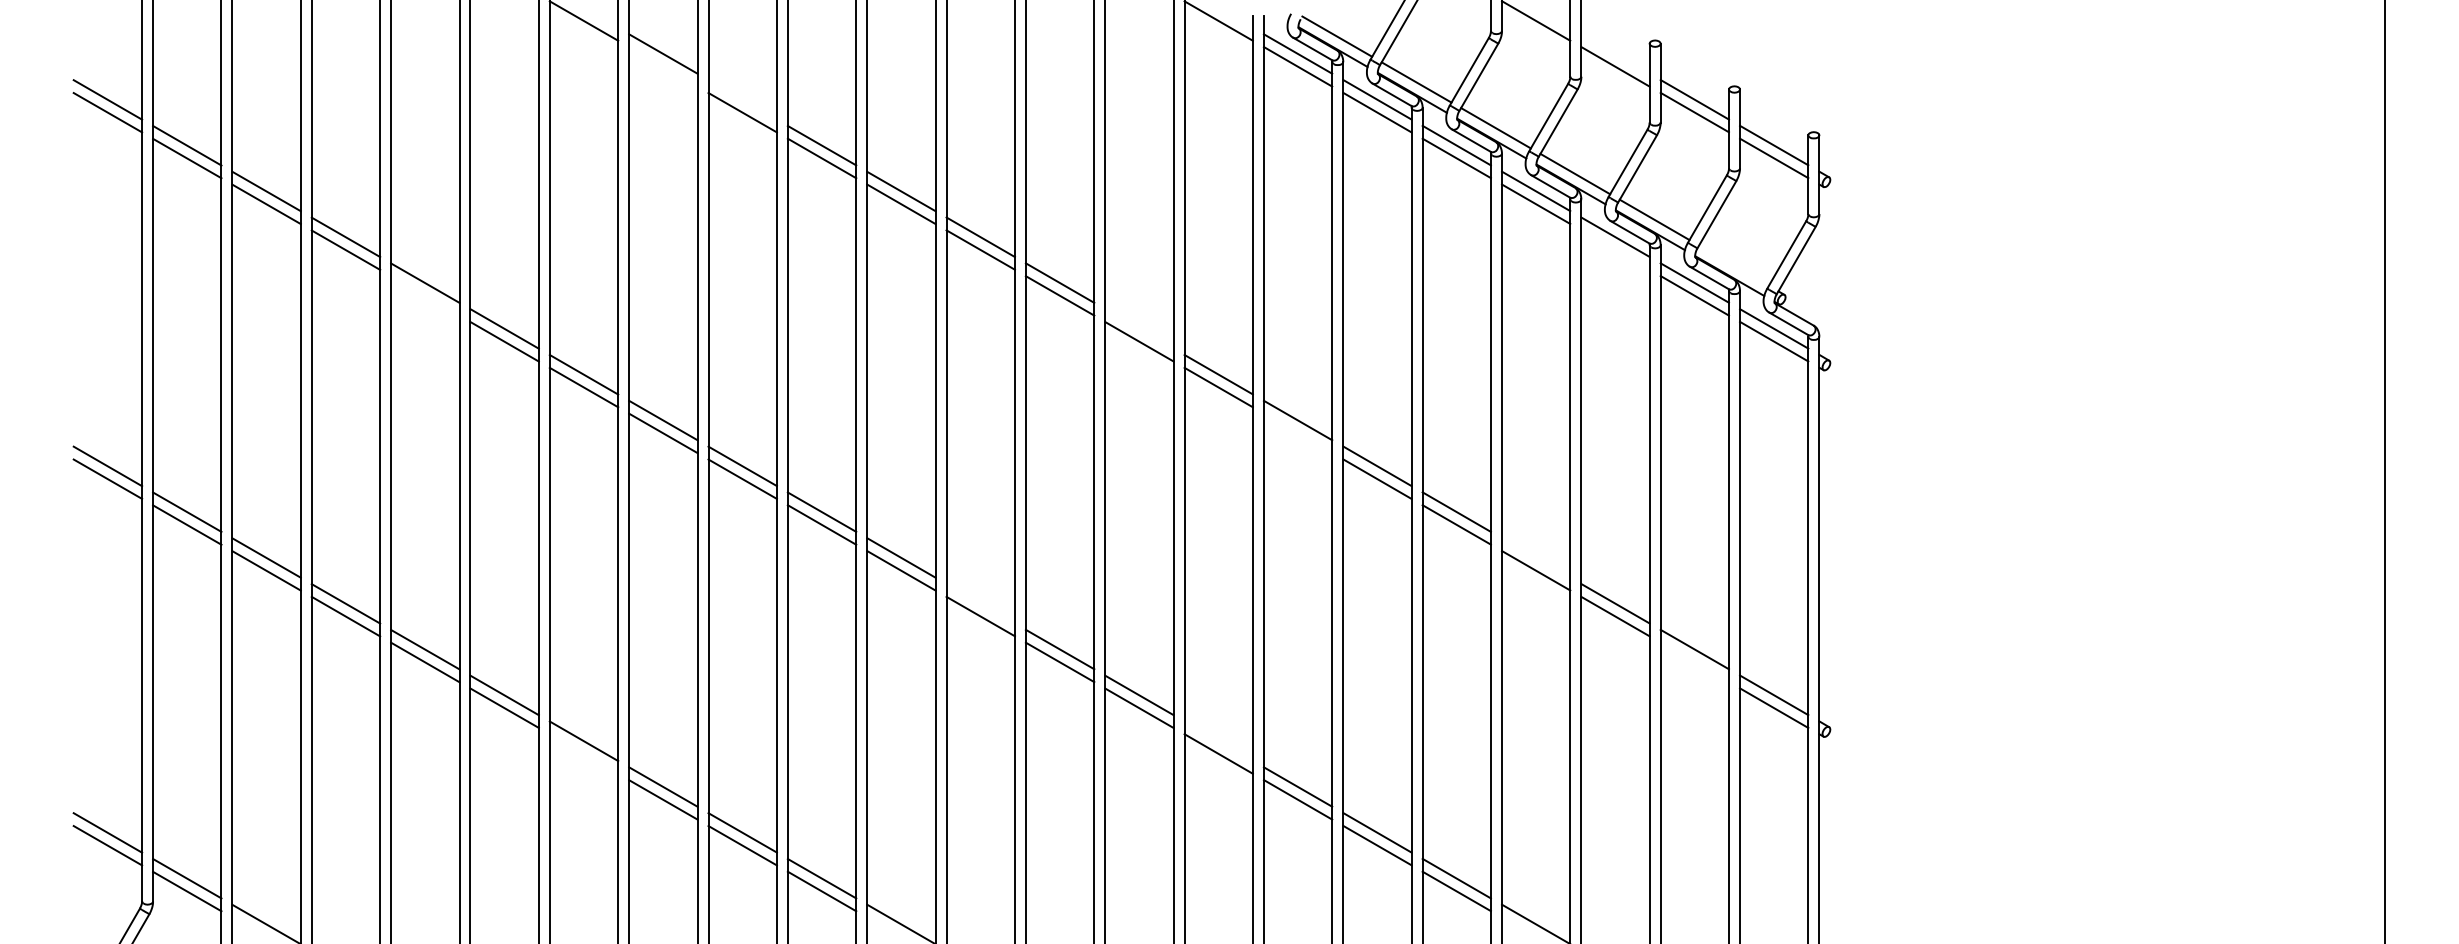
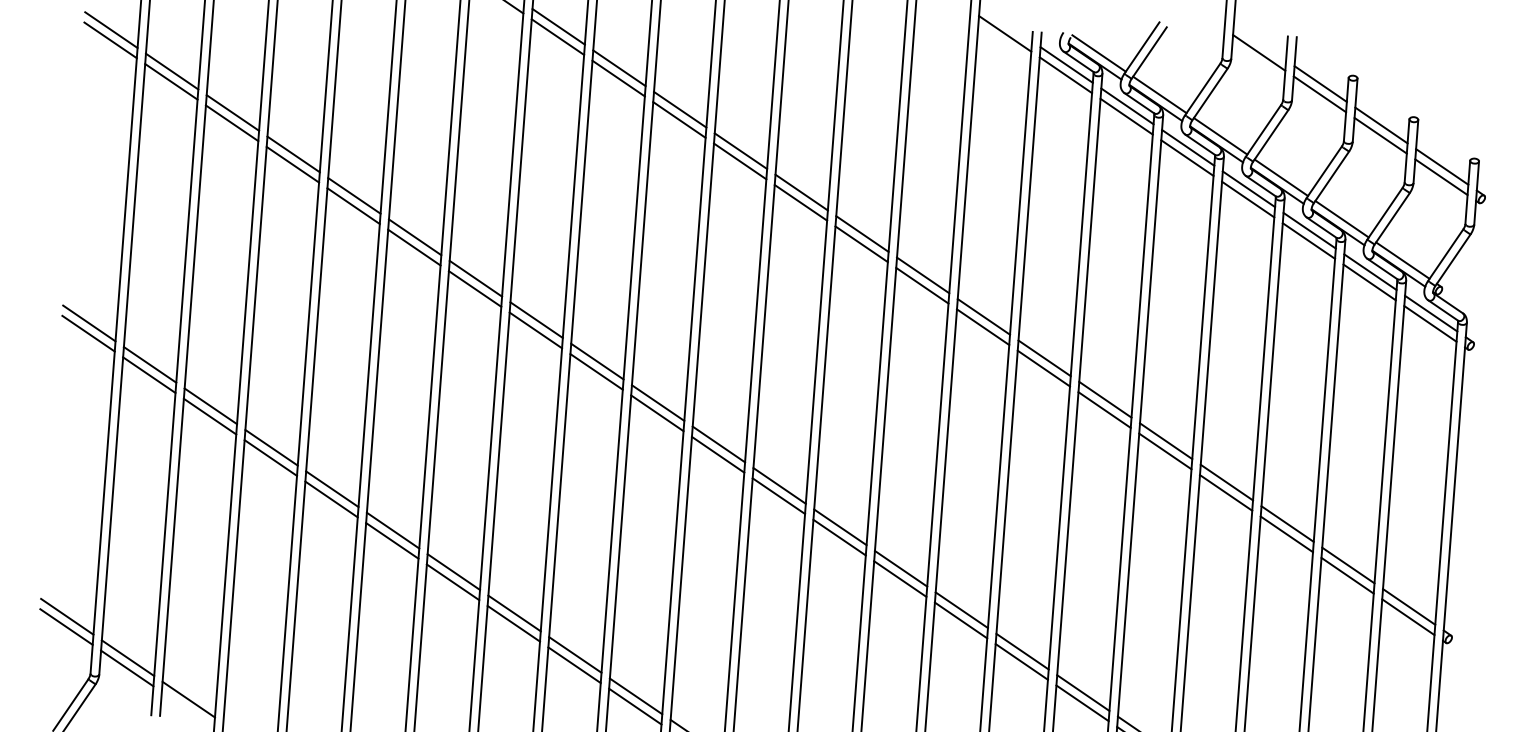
line: (1615, 53) -> (1320, 83), added
line: (663, 66) -> (558, 36), added
line: (742, 99) -> (619, 67), added
line: (1615, 249) -> (1308, 240), added
line: (1733, 265) -> (1402, 260), added
line: (425, 295) -> (353, 205), added
line: (1139, 328) -> (923, 275), added
line: (1297, 433) -> (1043, 368), added
line: (1536, 557) -> (1227, 482), added
line: (980, 603) -> (779, 485), added
line: (1694, 662) -> (1347, 575), added
line: (1218, 740) -> (961, 609), added
line: (583, 753) -> (452, 581), added

